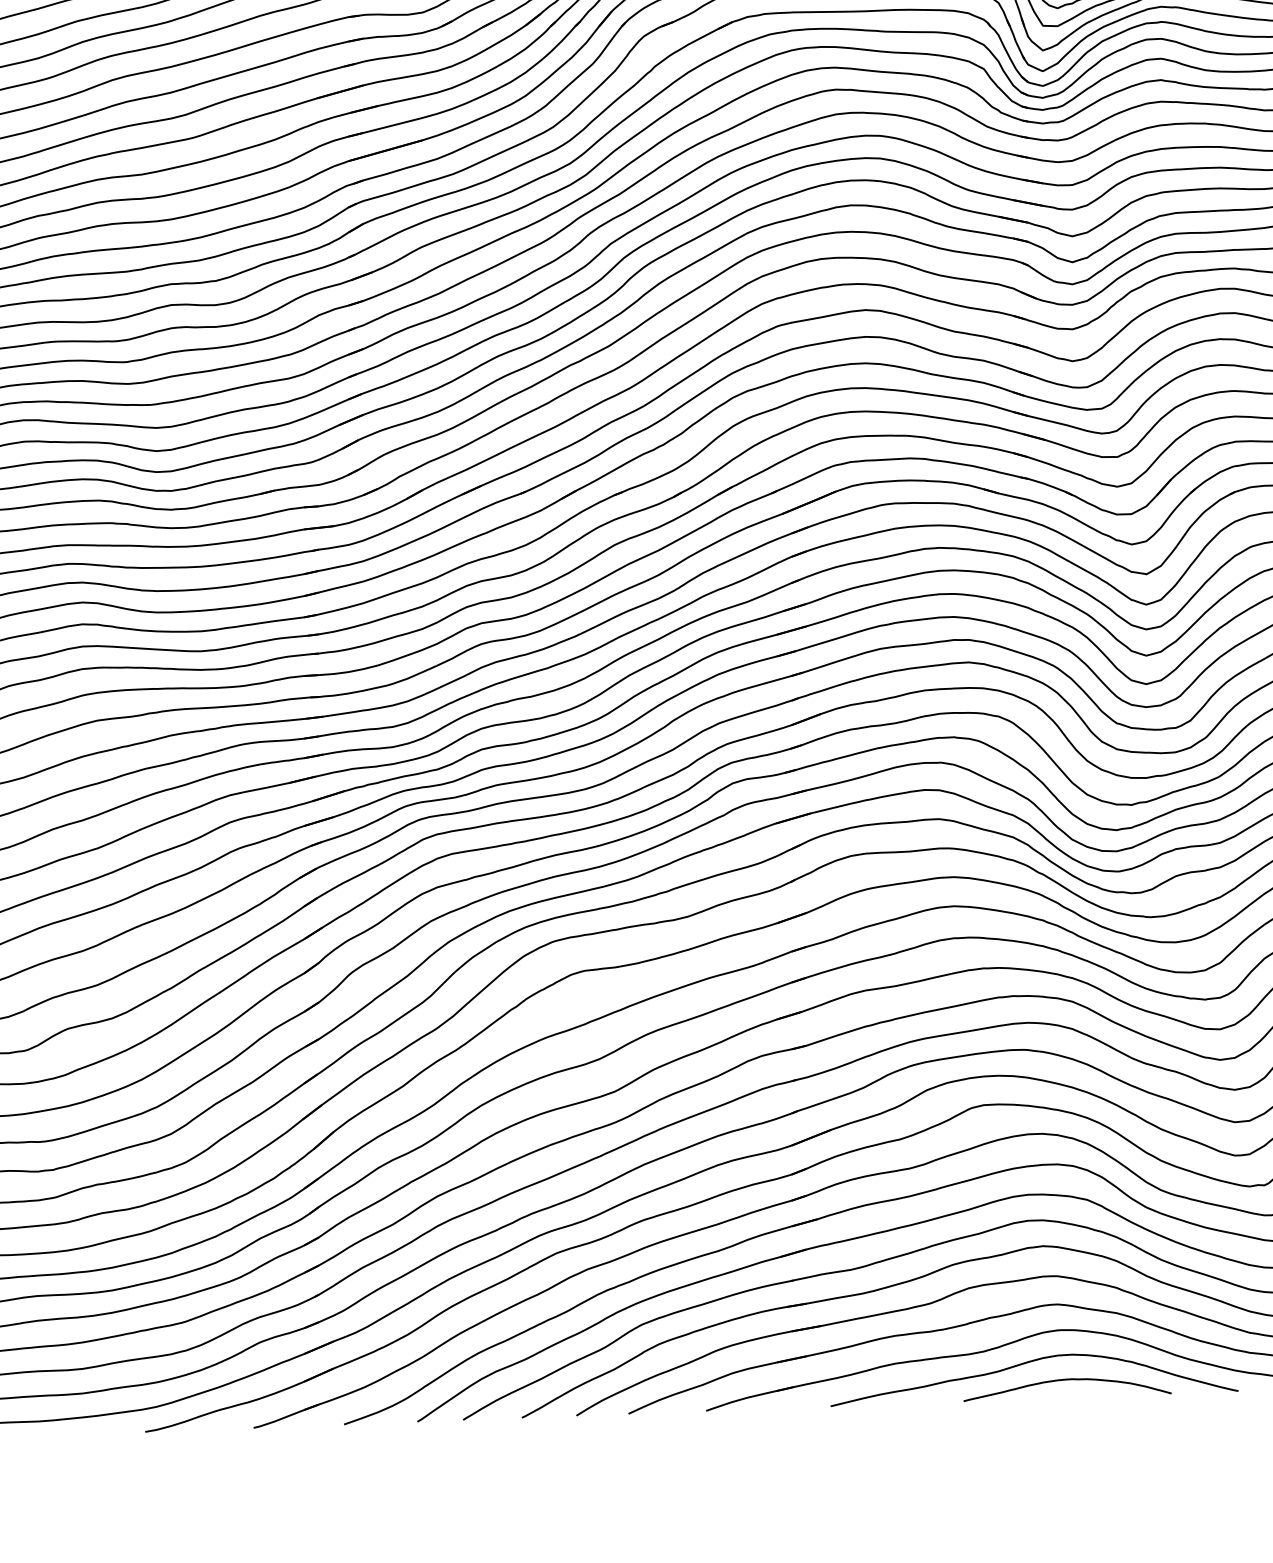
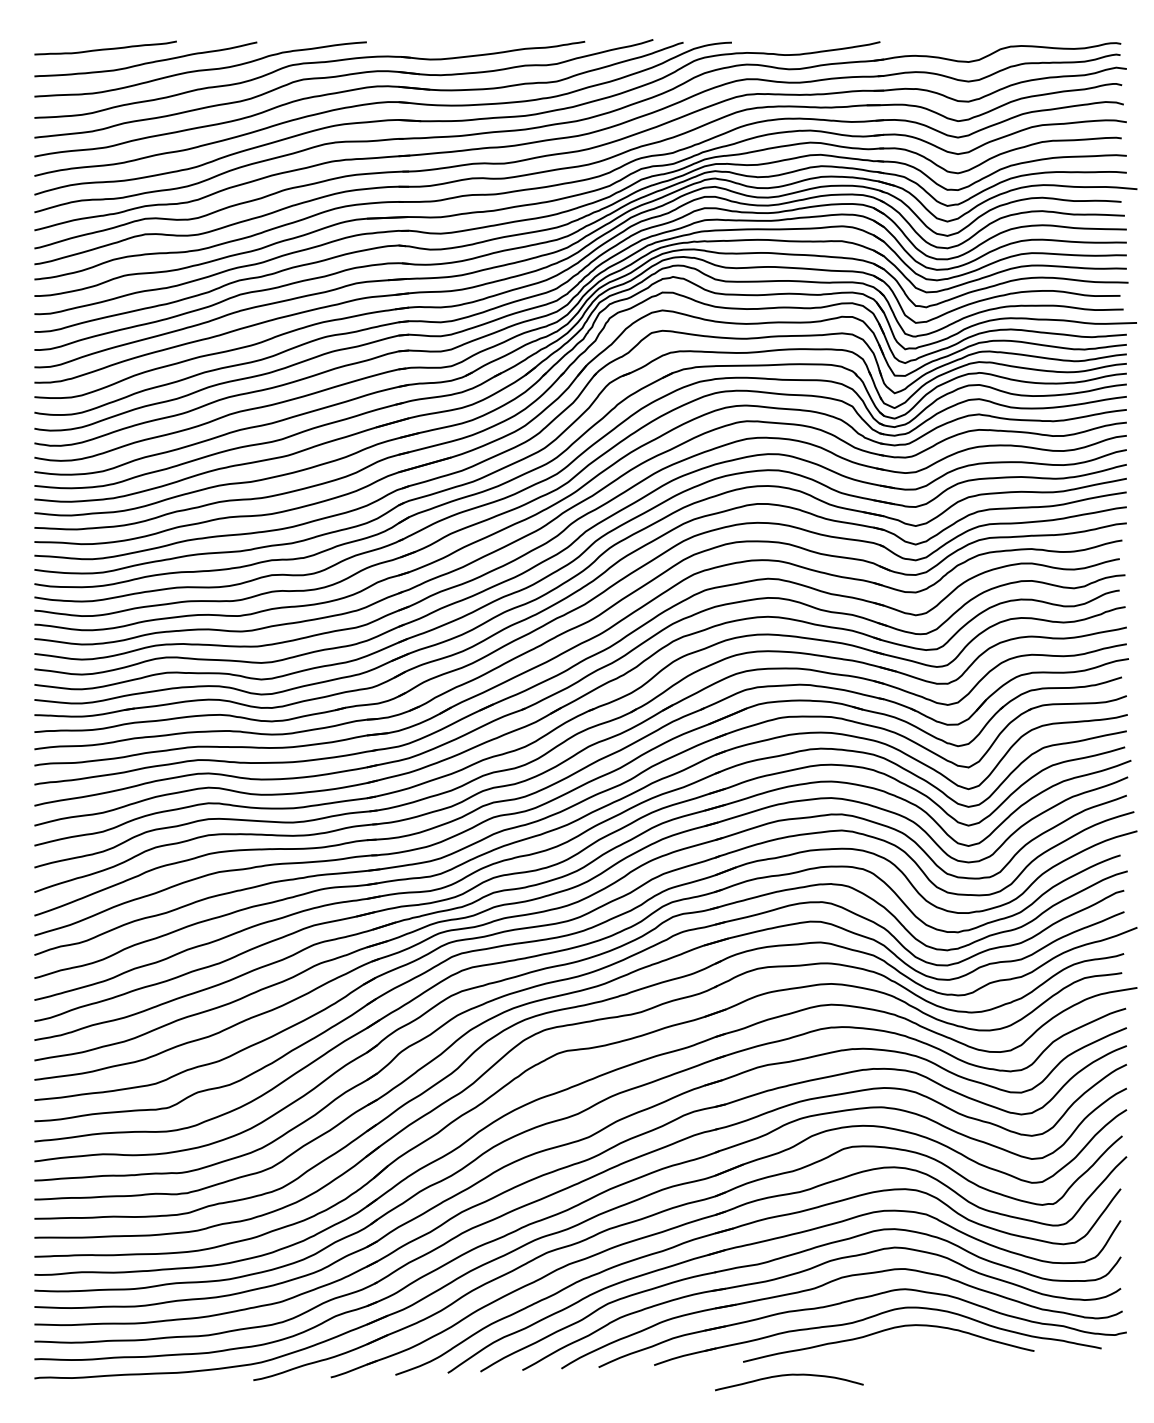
curve: (1067, 1380) -> (789, 1375), moved

